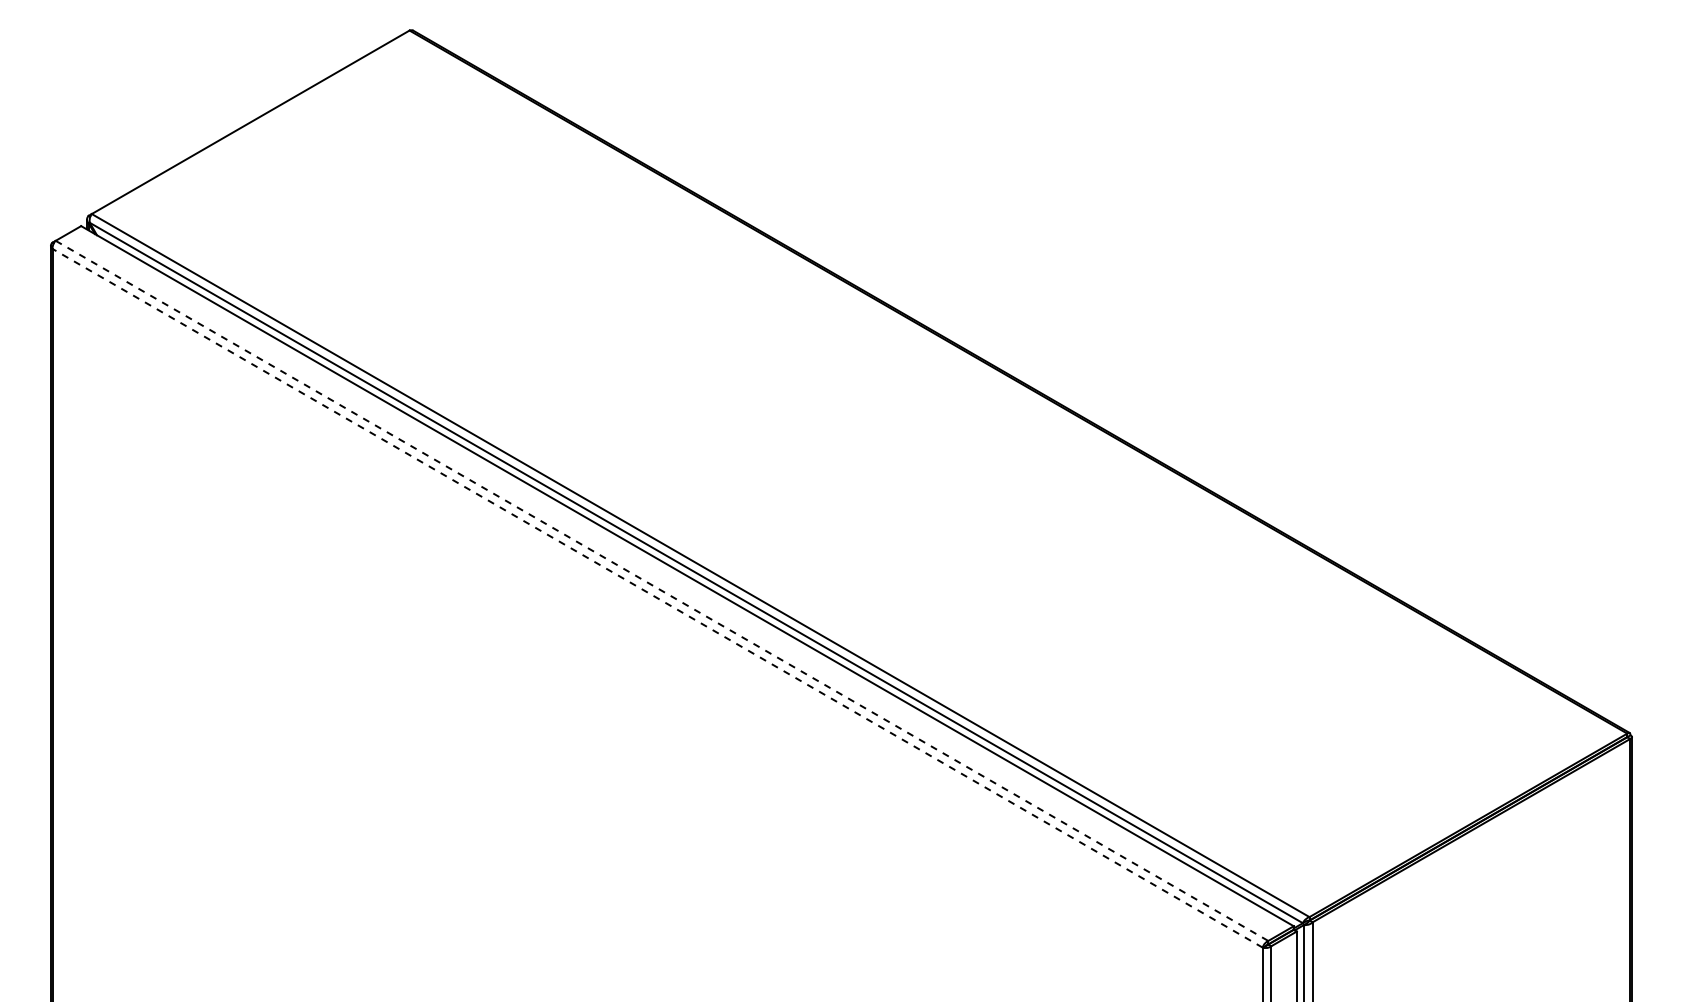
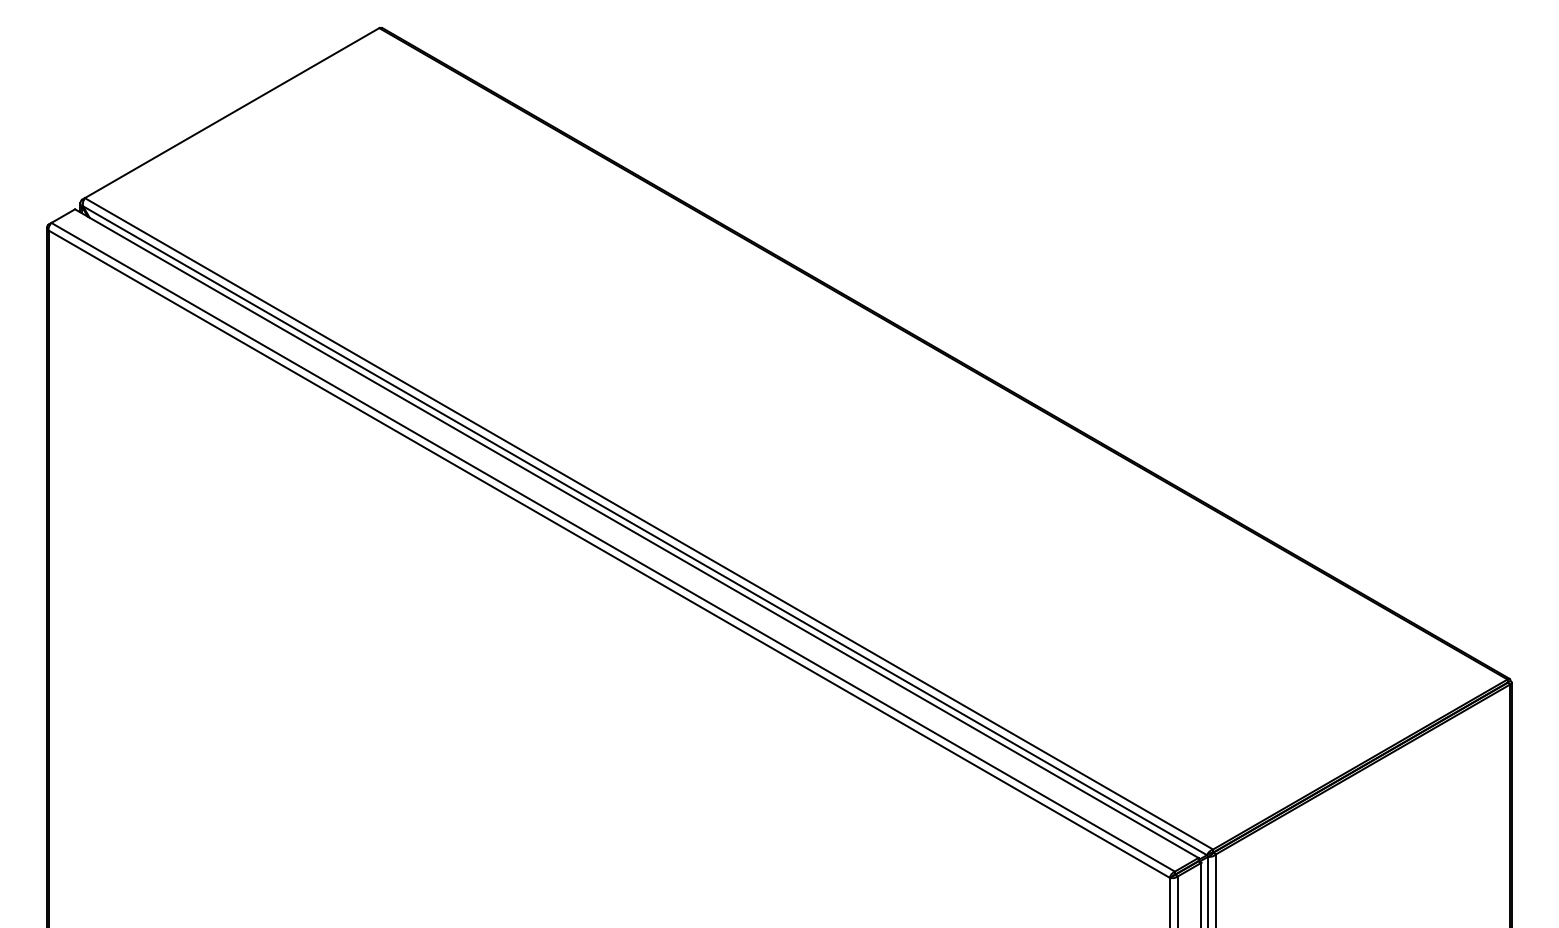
line: (662, 591) -> (613, 547), dashed -> solid
line: (657, 598) -> (609, 554), dashed -> solid

